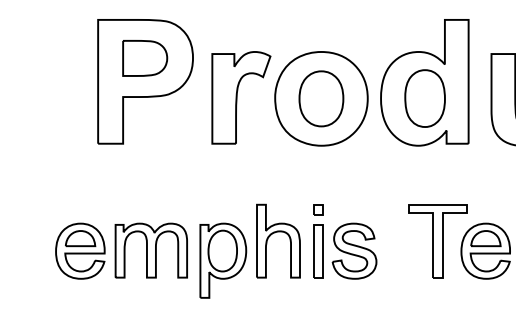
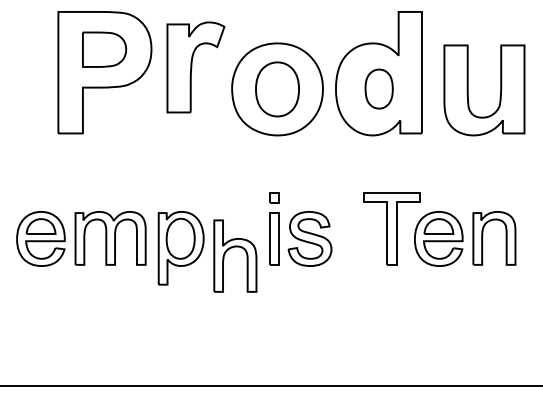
part: (240, 97) -> (195, 67), moved
part: (424, 97) -> (378, 88), size x0.7
part: (275, 233) -> (232, 248), moved

